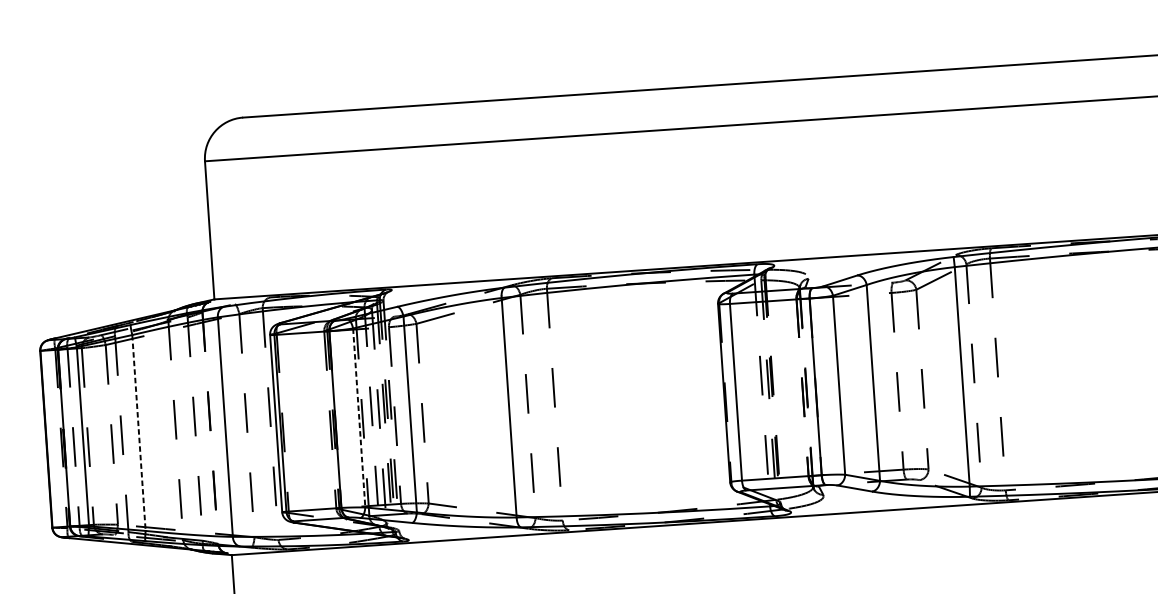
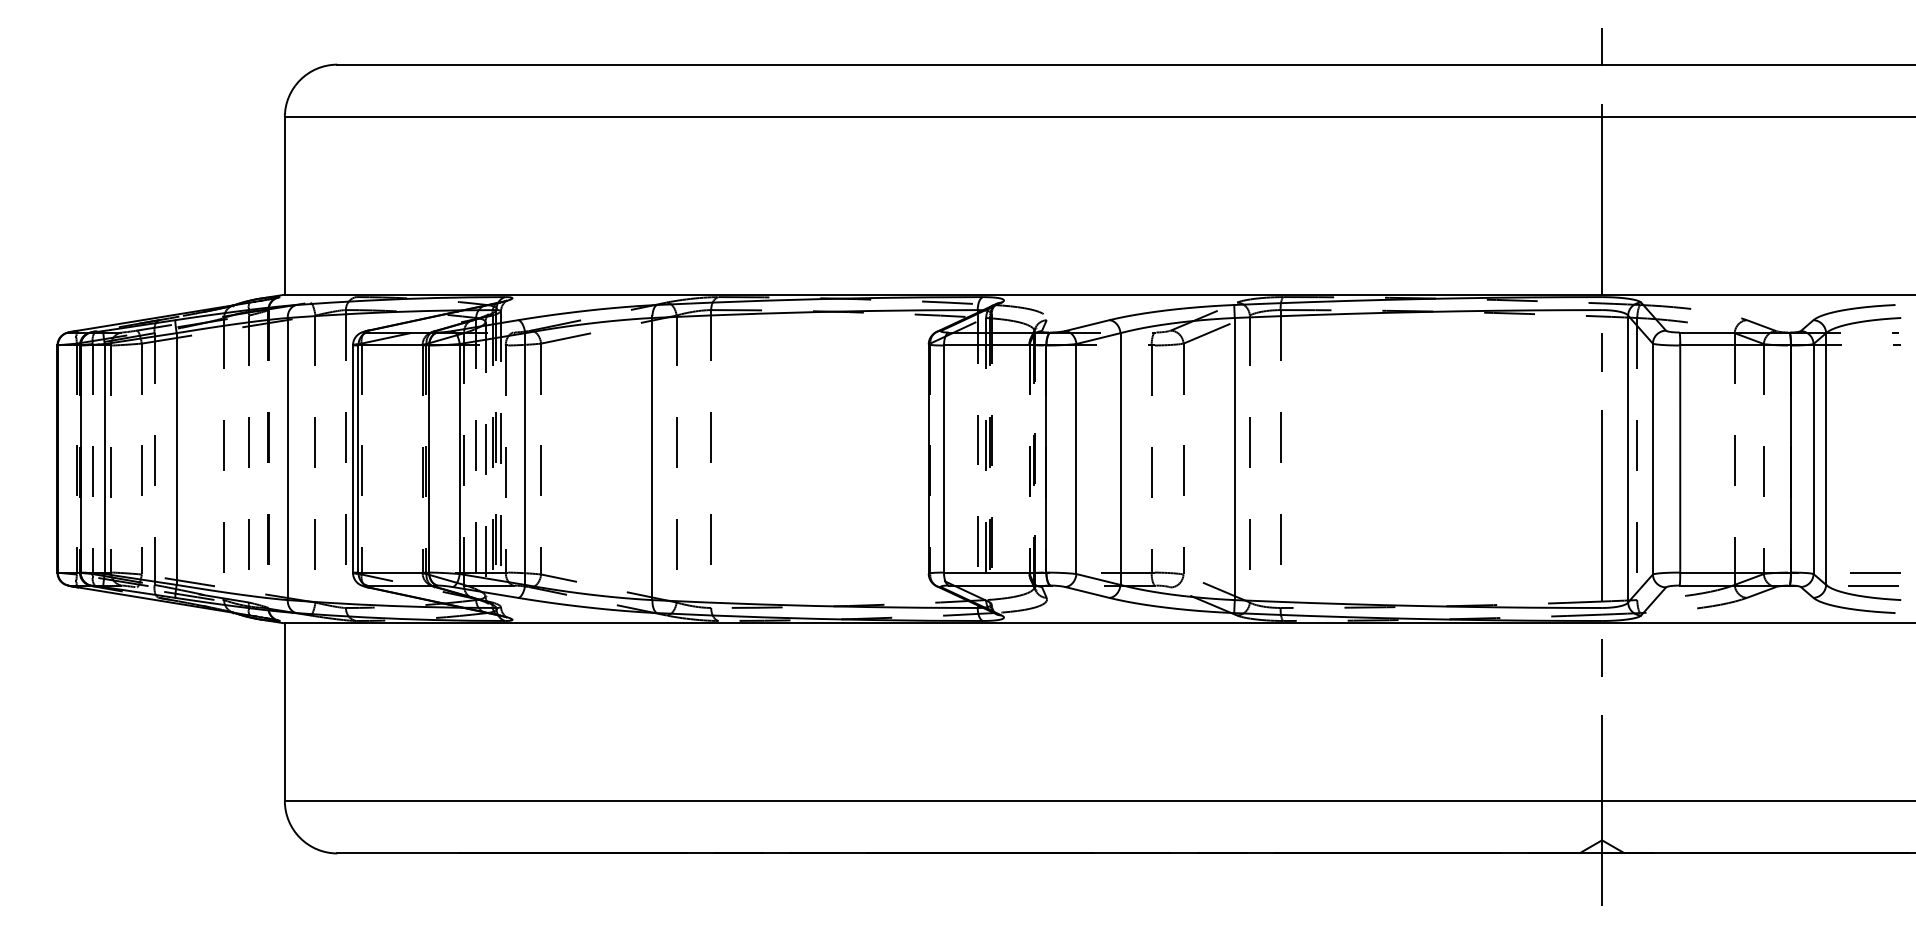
line: (359, 418) -> (459, 459), dashed -> solid
line: (138, 433) -> (176, 459), dashed -> solid

